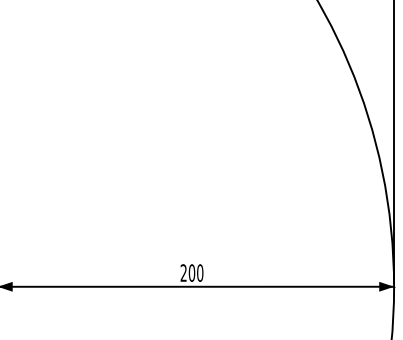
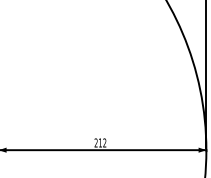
text: (195, 272) -> (102, 142), 200 -> 212

